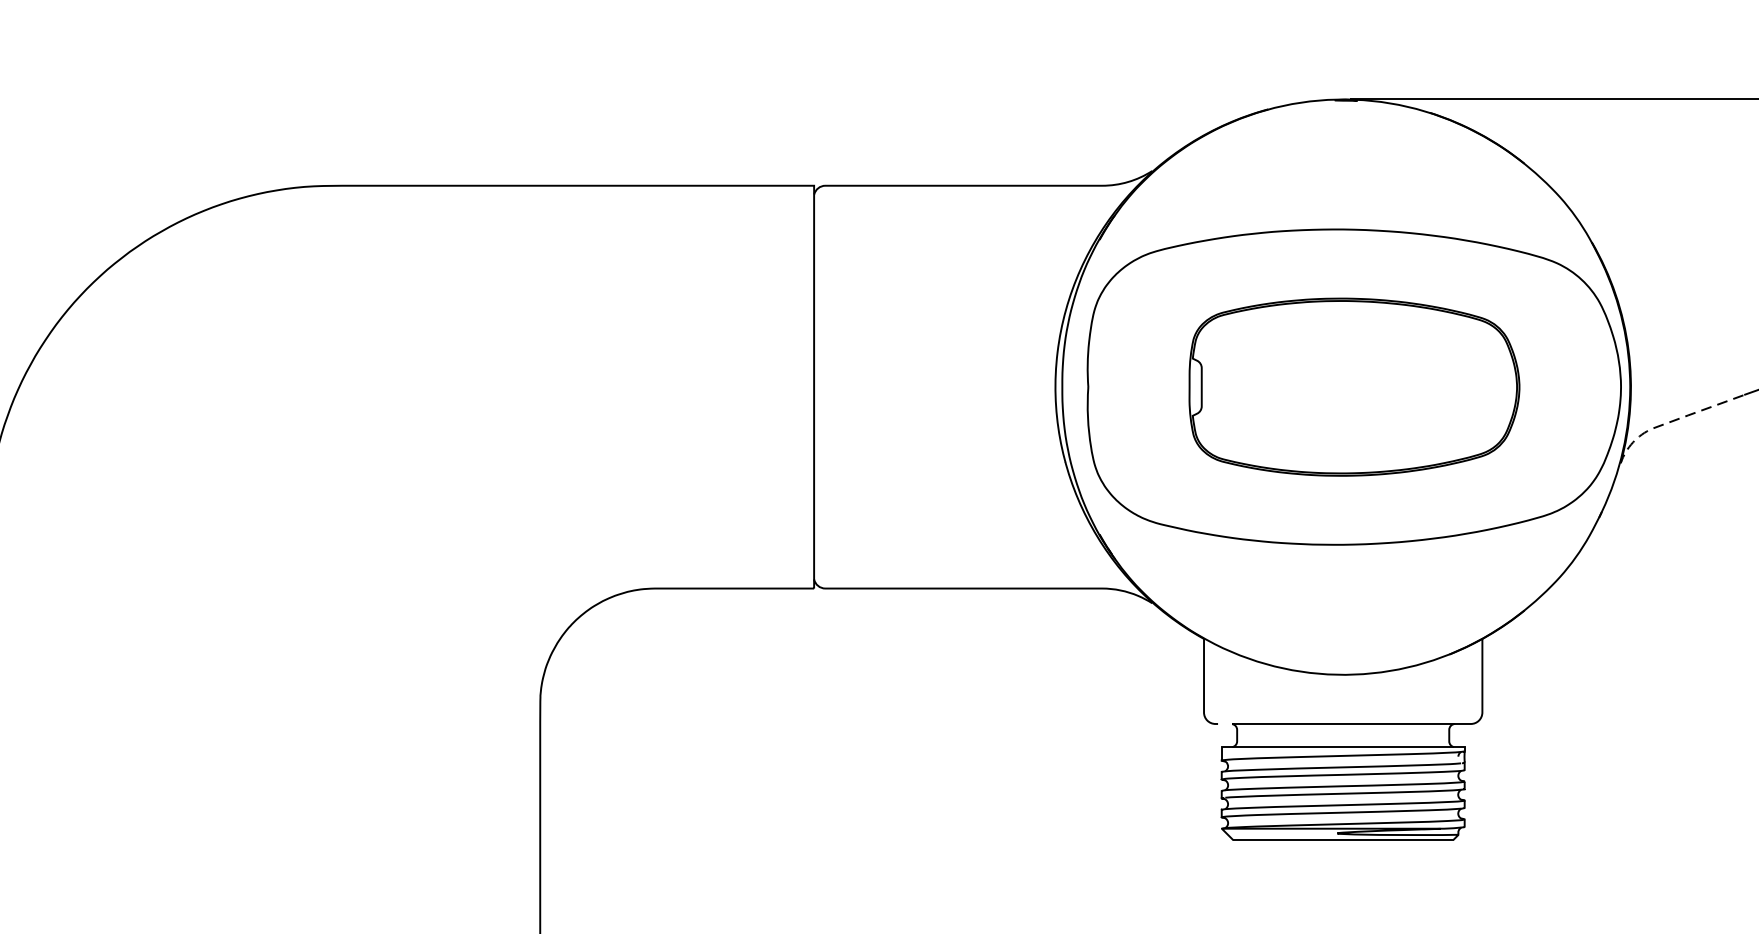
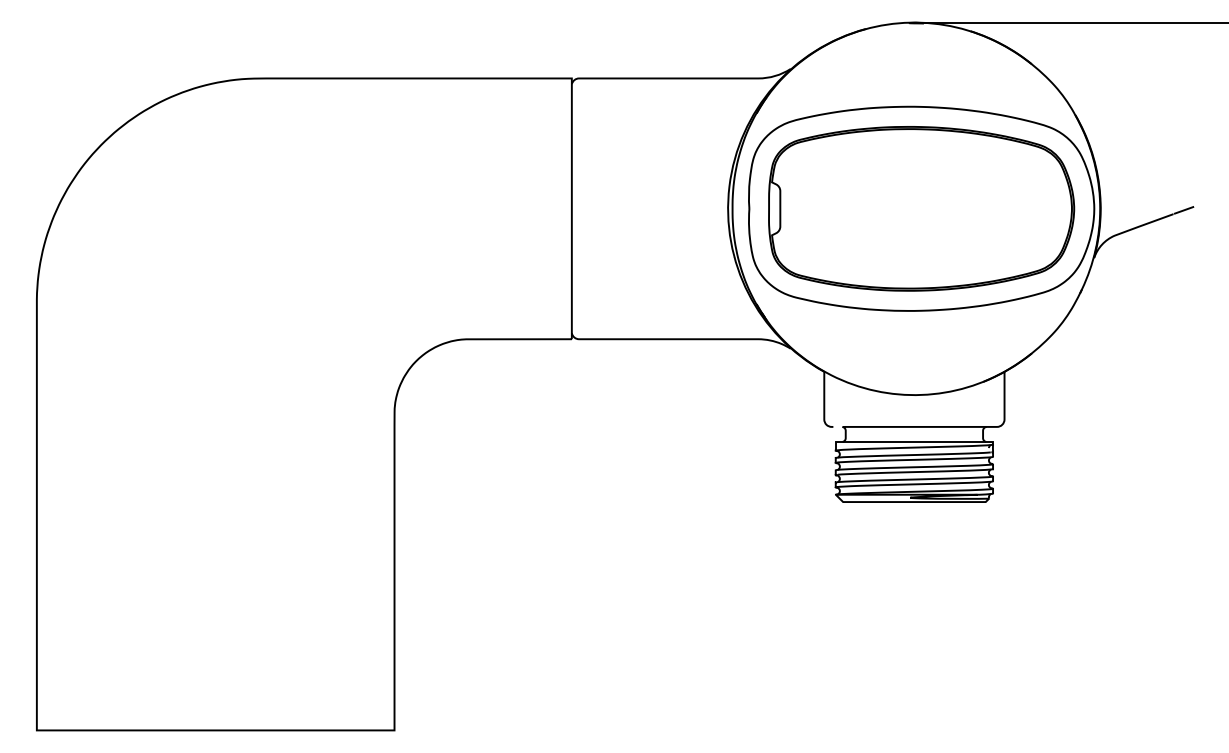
part: (1354, 386) -> (921, 208), size x1.43
line: (1669, 422) -> (1125, 231), dashed -> solid

